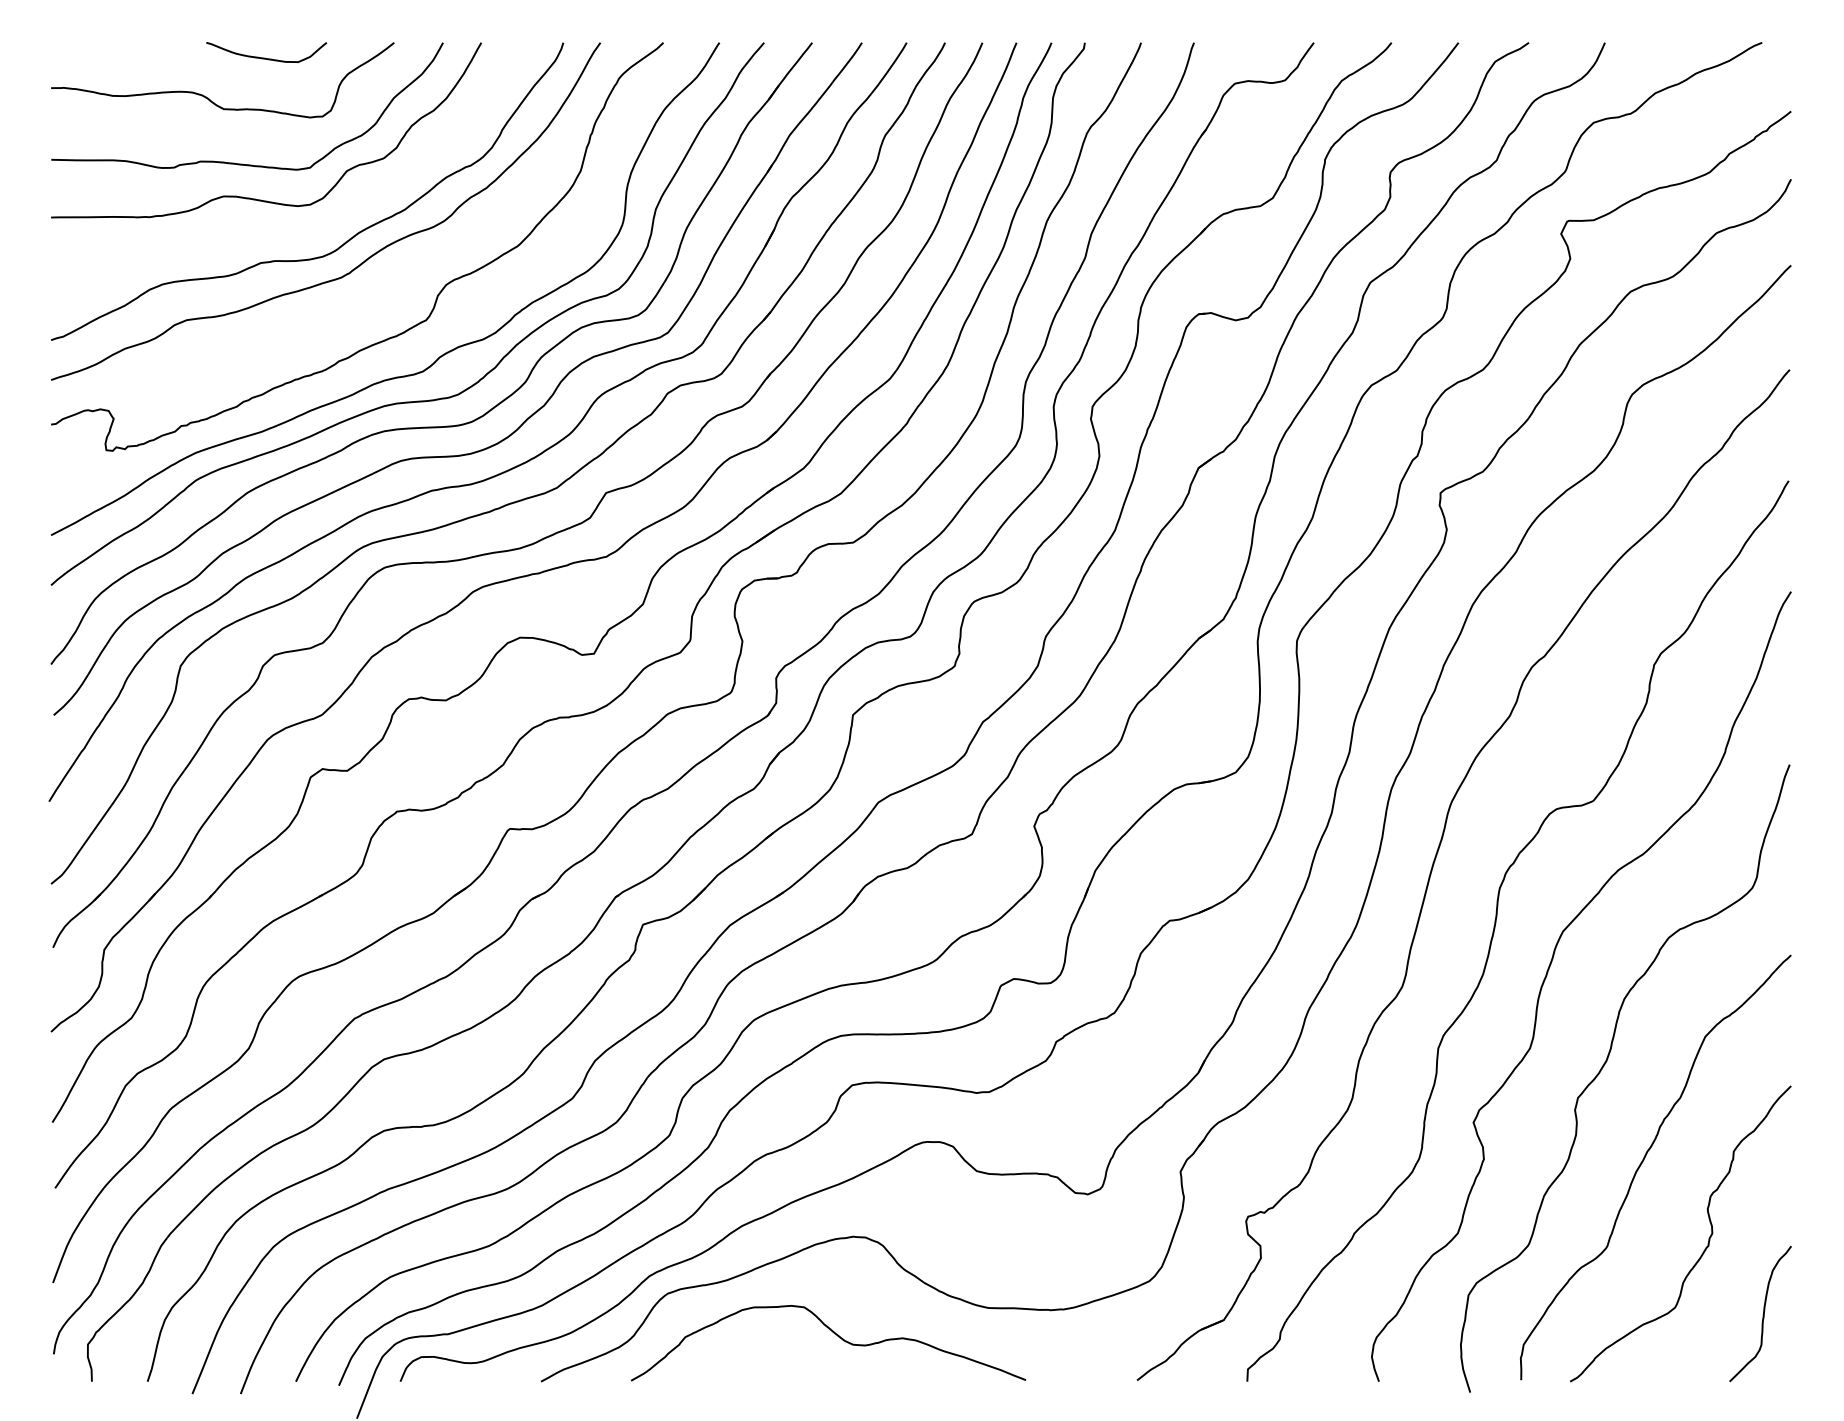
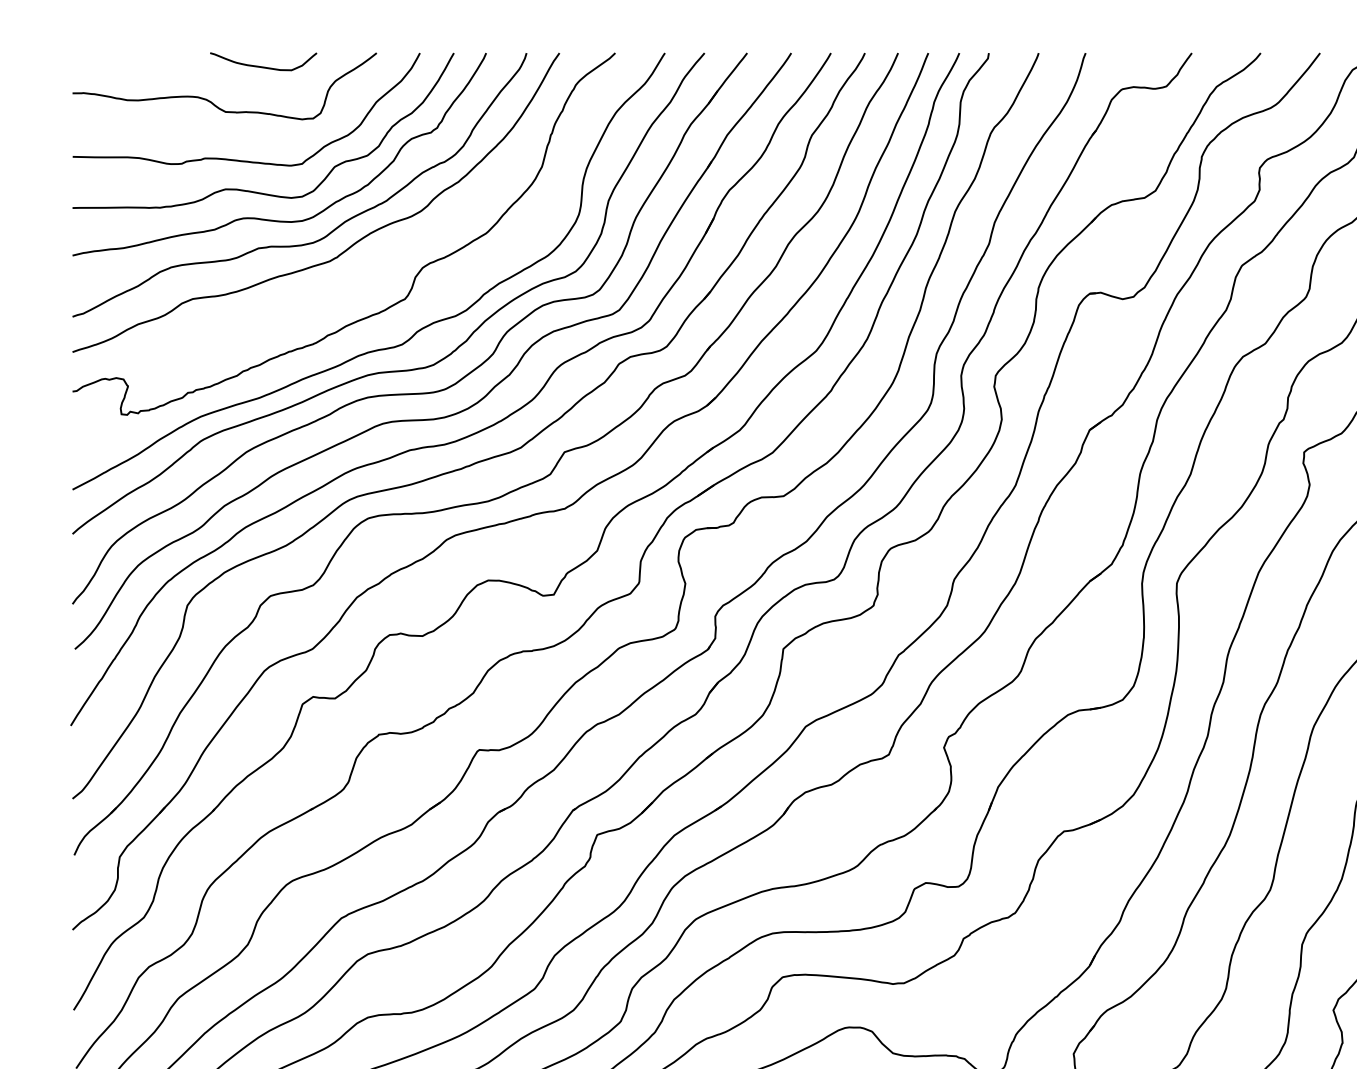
curve: (275, 230) -> (271, 219), added

